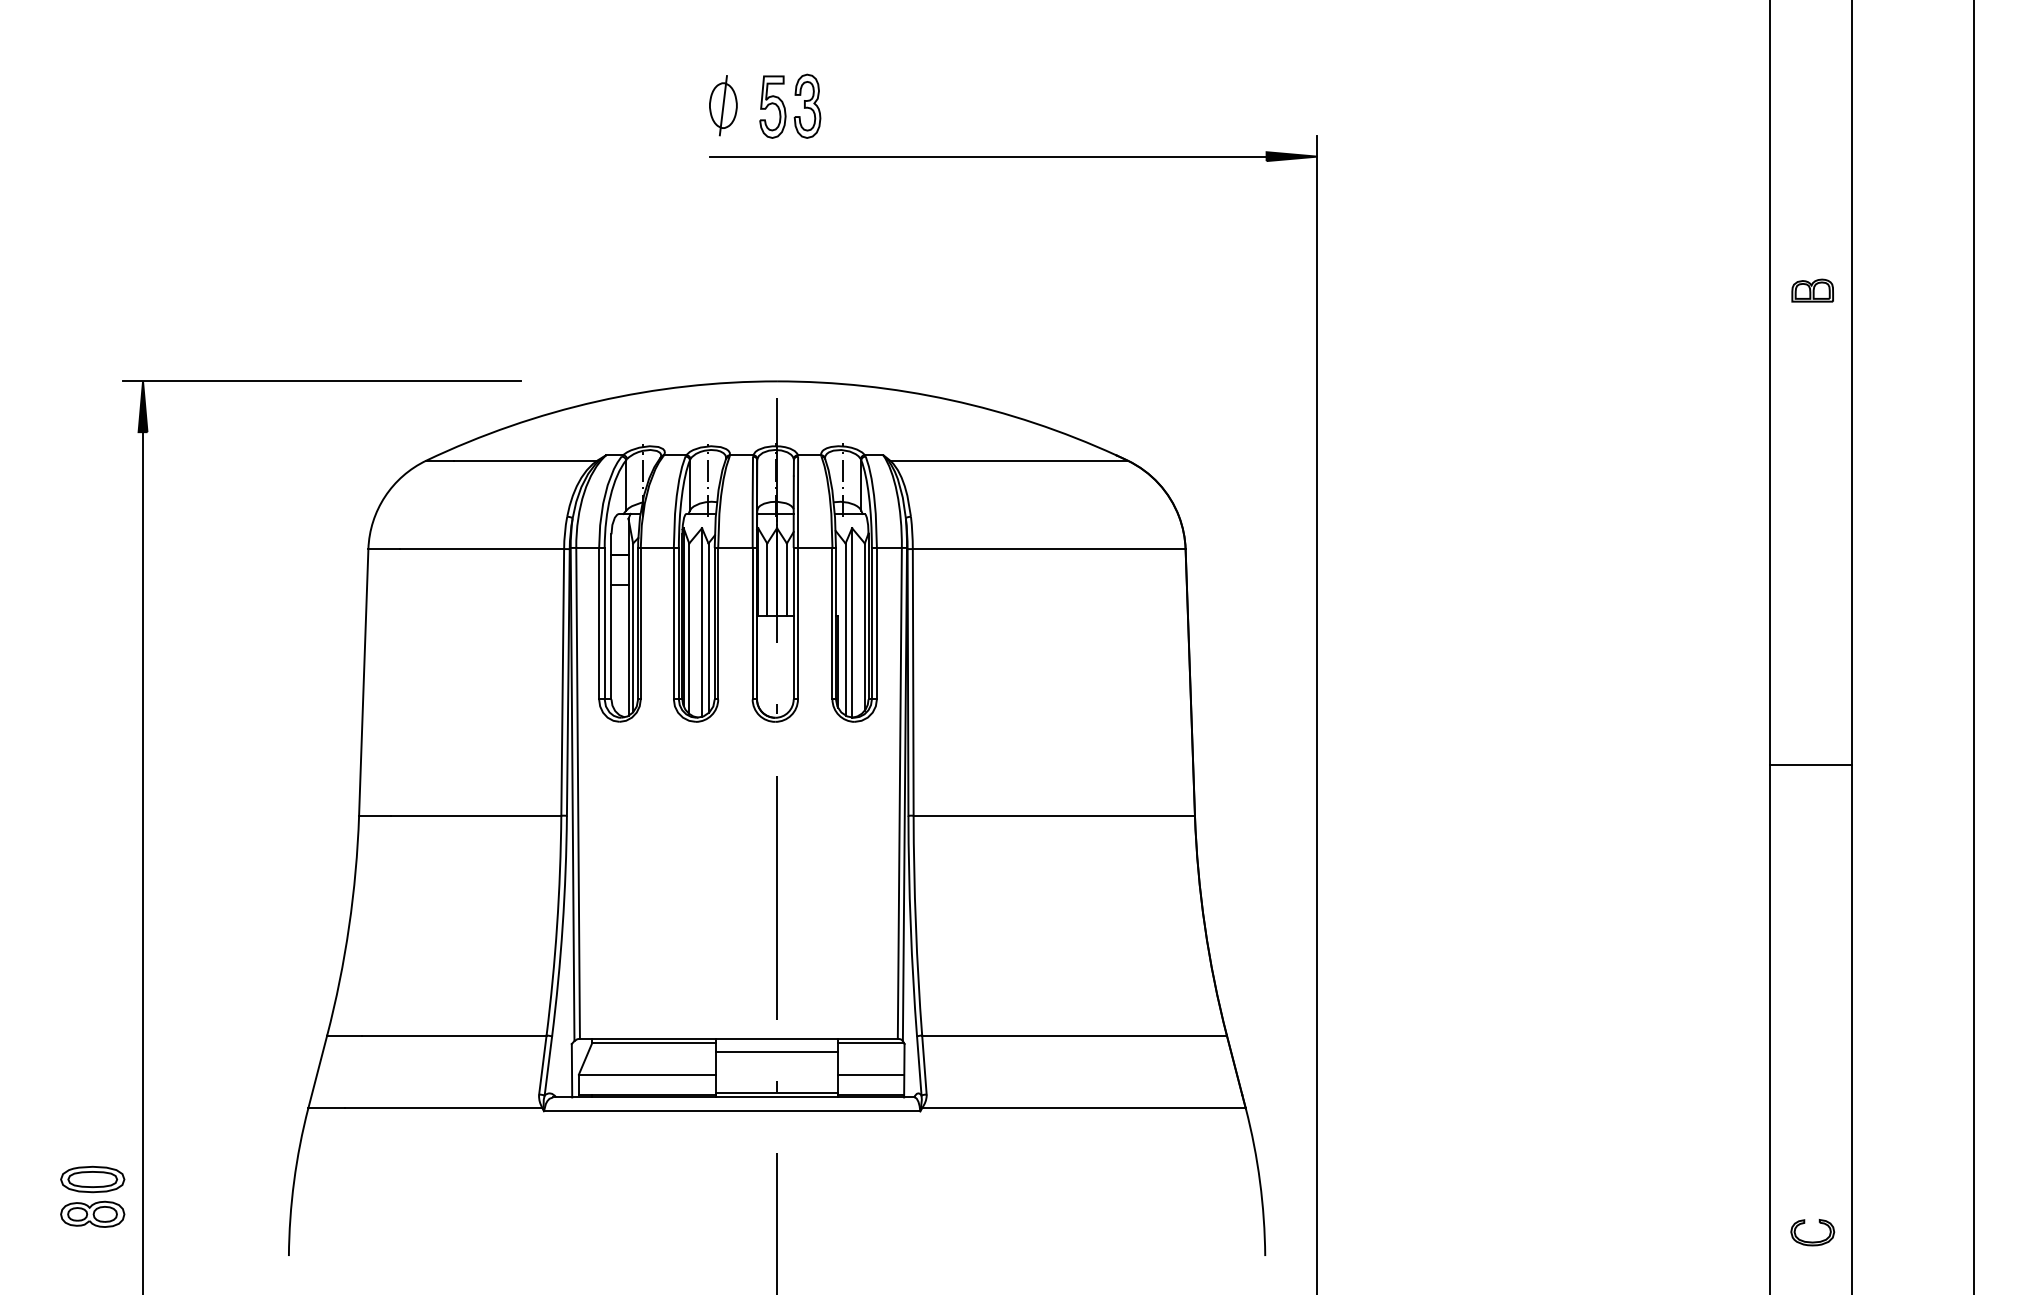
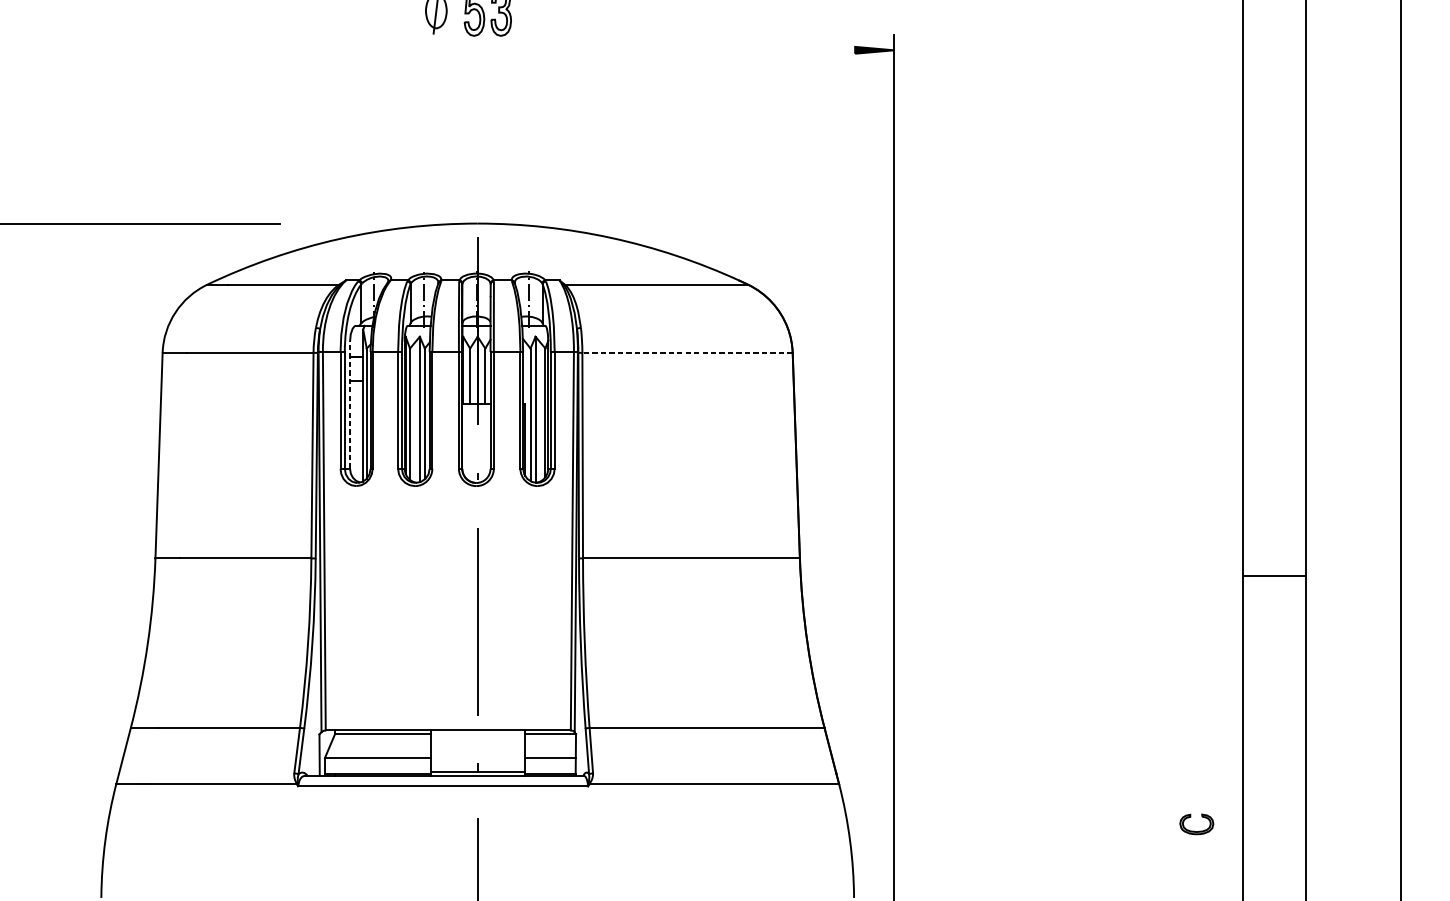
line: (987, 156) -> (639, 50), removed
part: (1812, 290) -> (1276, 153), removed
line: (1048, 549) -> (686, 353), solid -> dashed
line: (611, 616) -> (350, 404), solid -> dashed
line: (1810, 765) -> (1274, 576), moved
line: (776, 1052) -> (477, 741), removed
part: (1812, 1241) -> (1196, 831), moved

